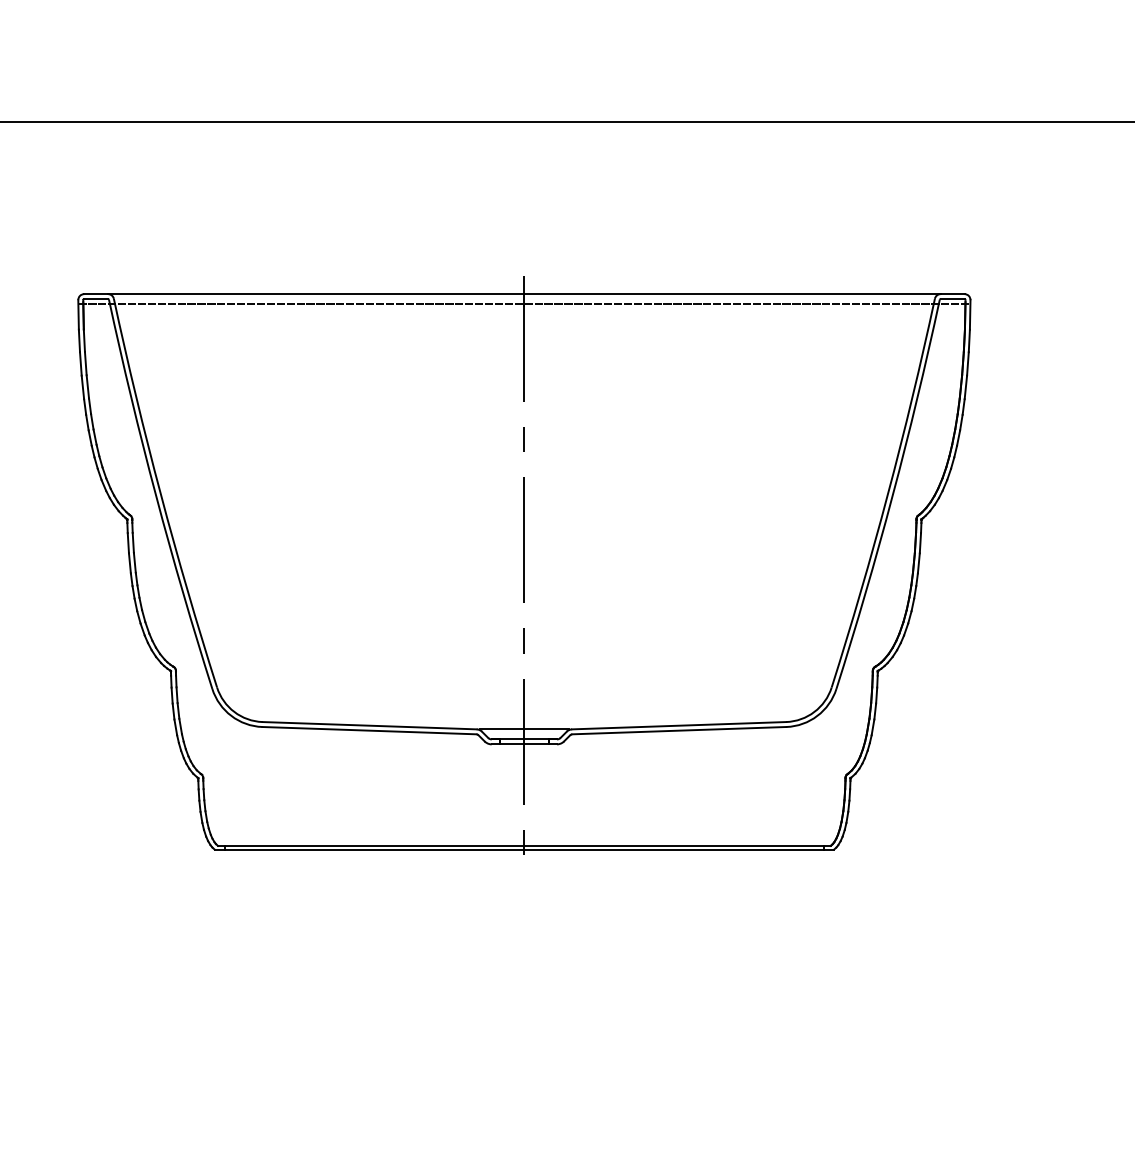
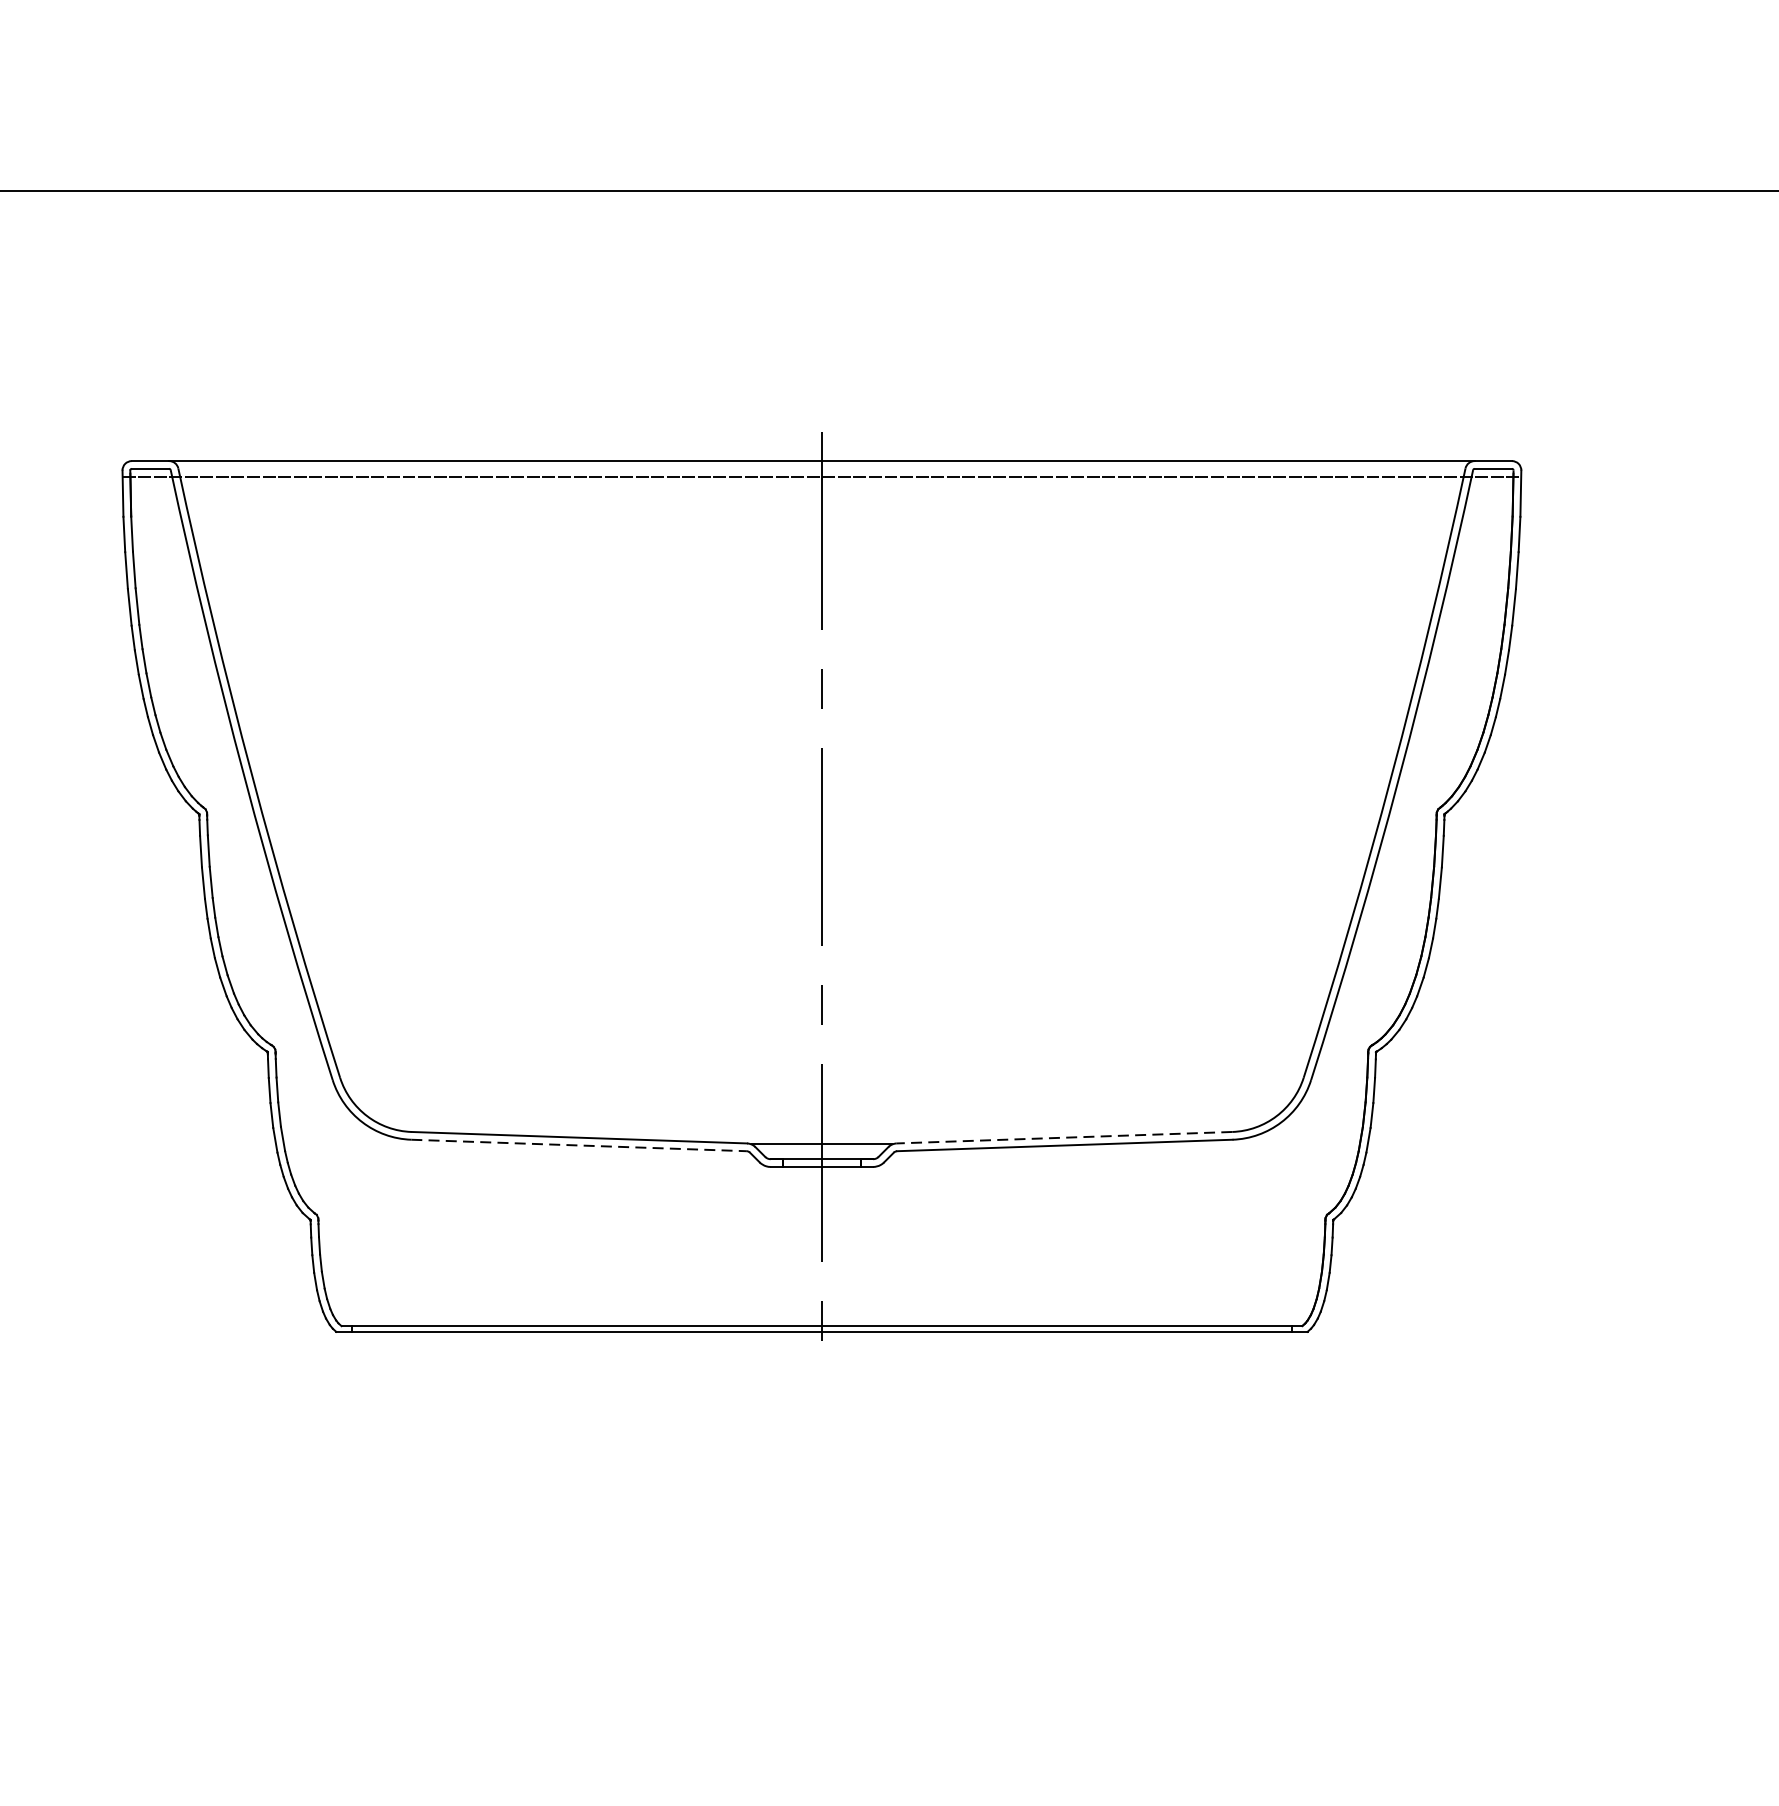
line: (678, 725) -> (1063, 1137), solid -> dashed
line: (370, 730) -> (580, 1145), solid -> dashed

